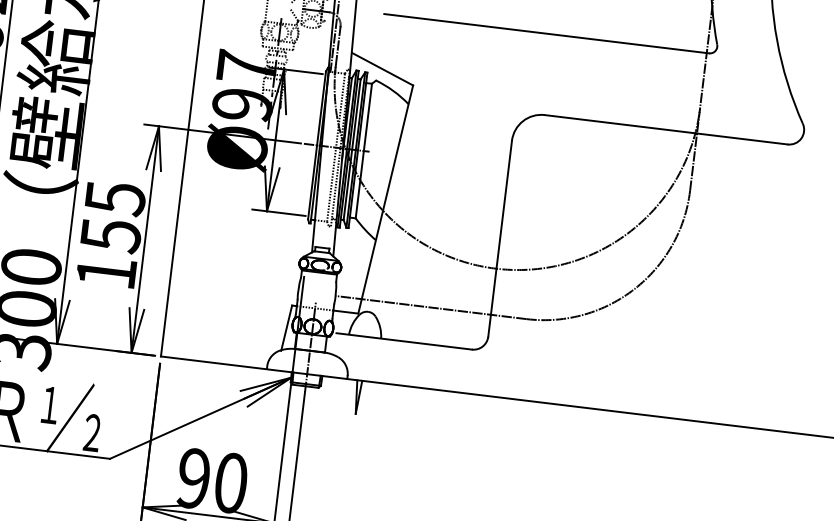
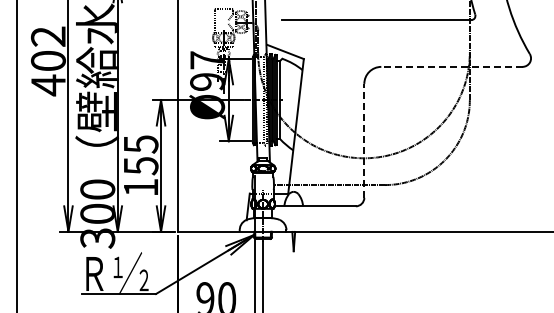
line: (665, 129) -> (451, 66), solid -> dashed
line: (500, 238) -> (364, 140), solid -> dashed

